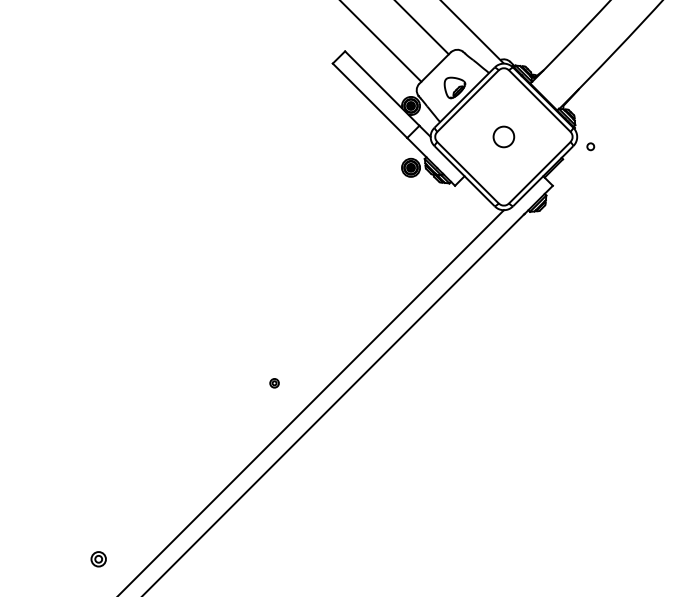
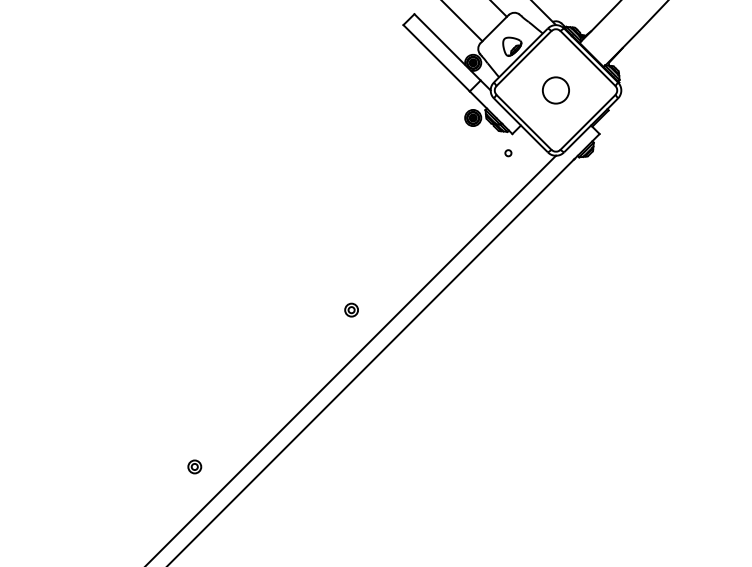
circle: (503, 136) -> (555, 90), size x1.43
circle: (590, 147) -> (508, 153), moved
part: (274, 382) -> (351, 309), size x1.67

